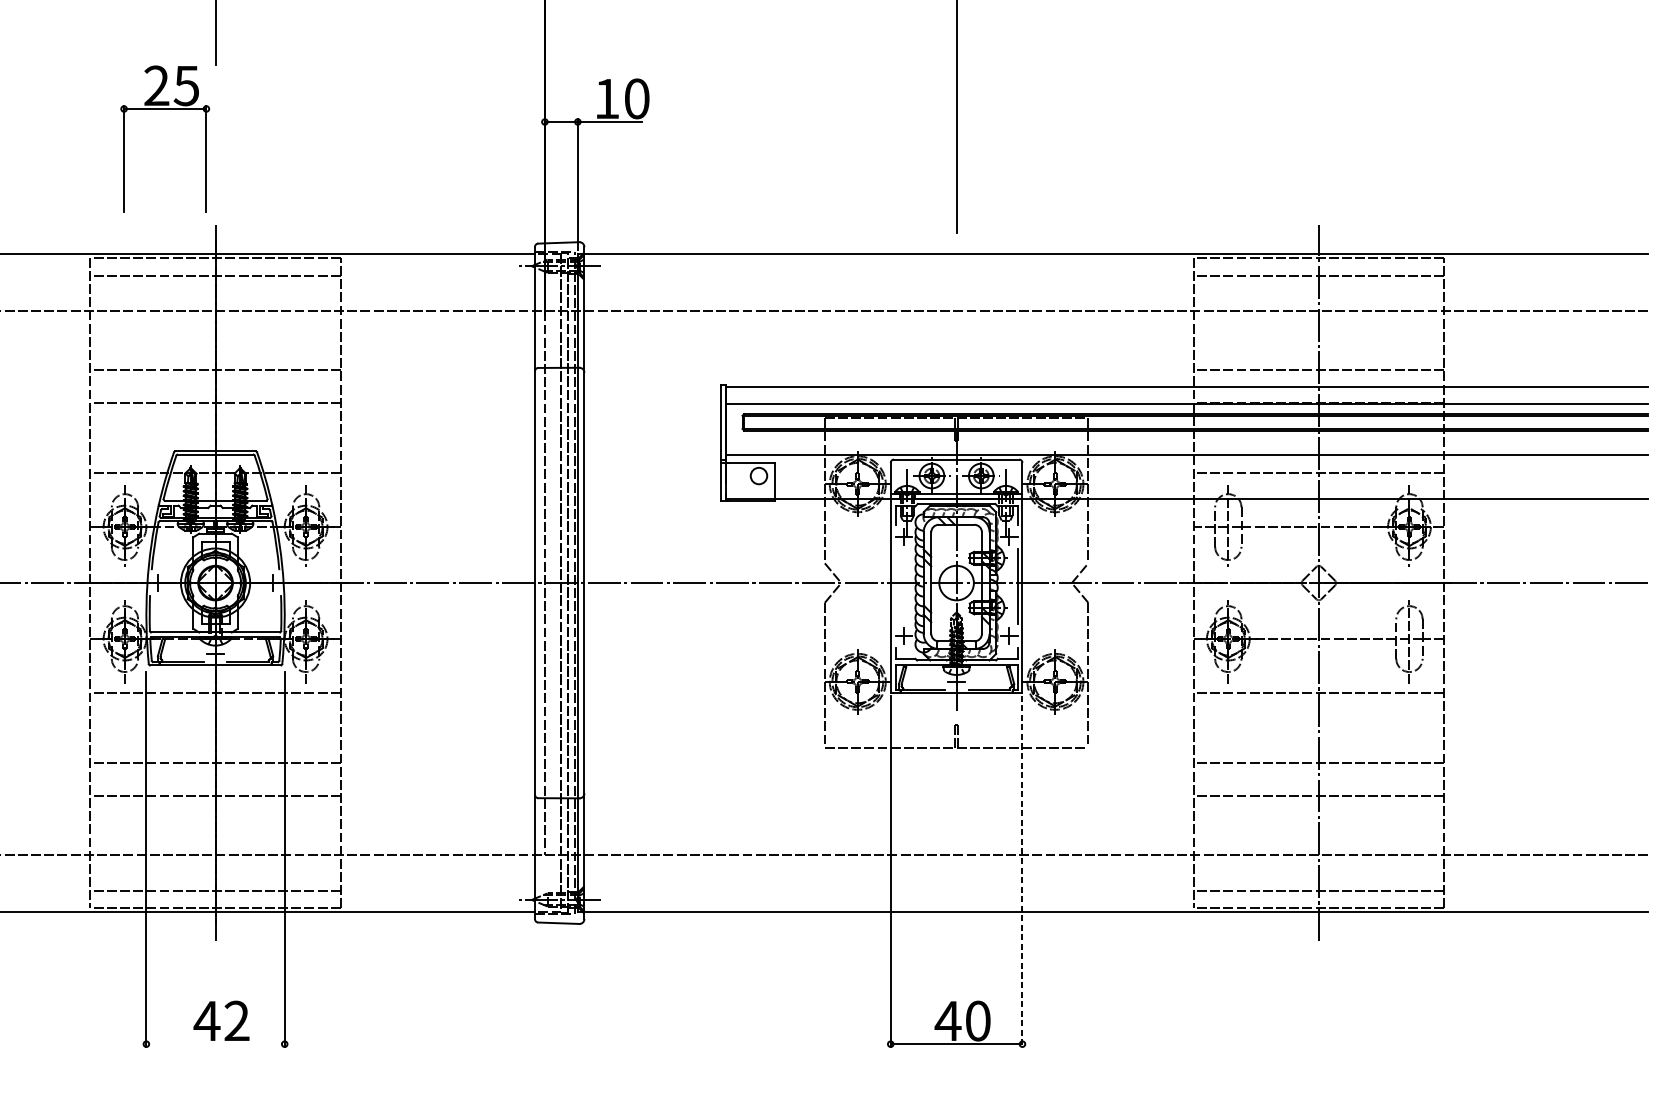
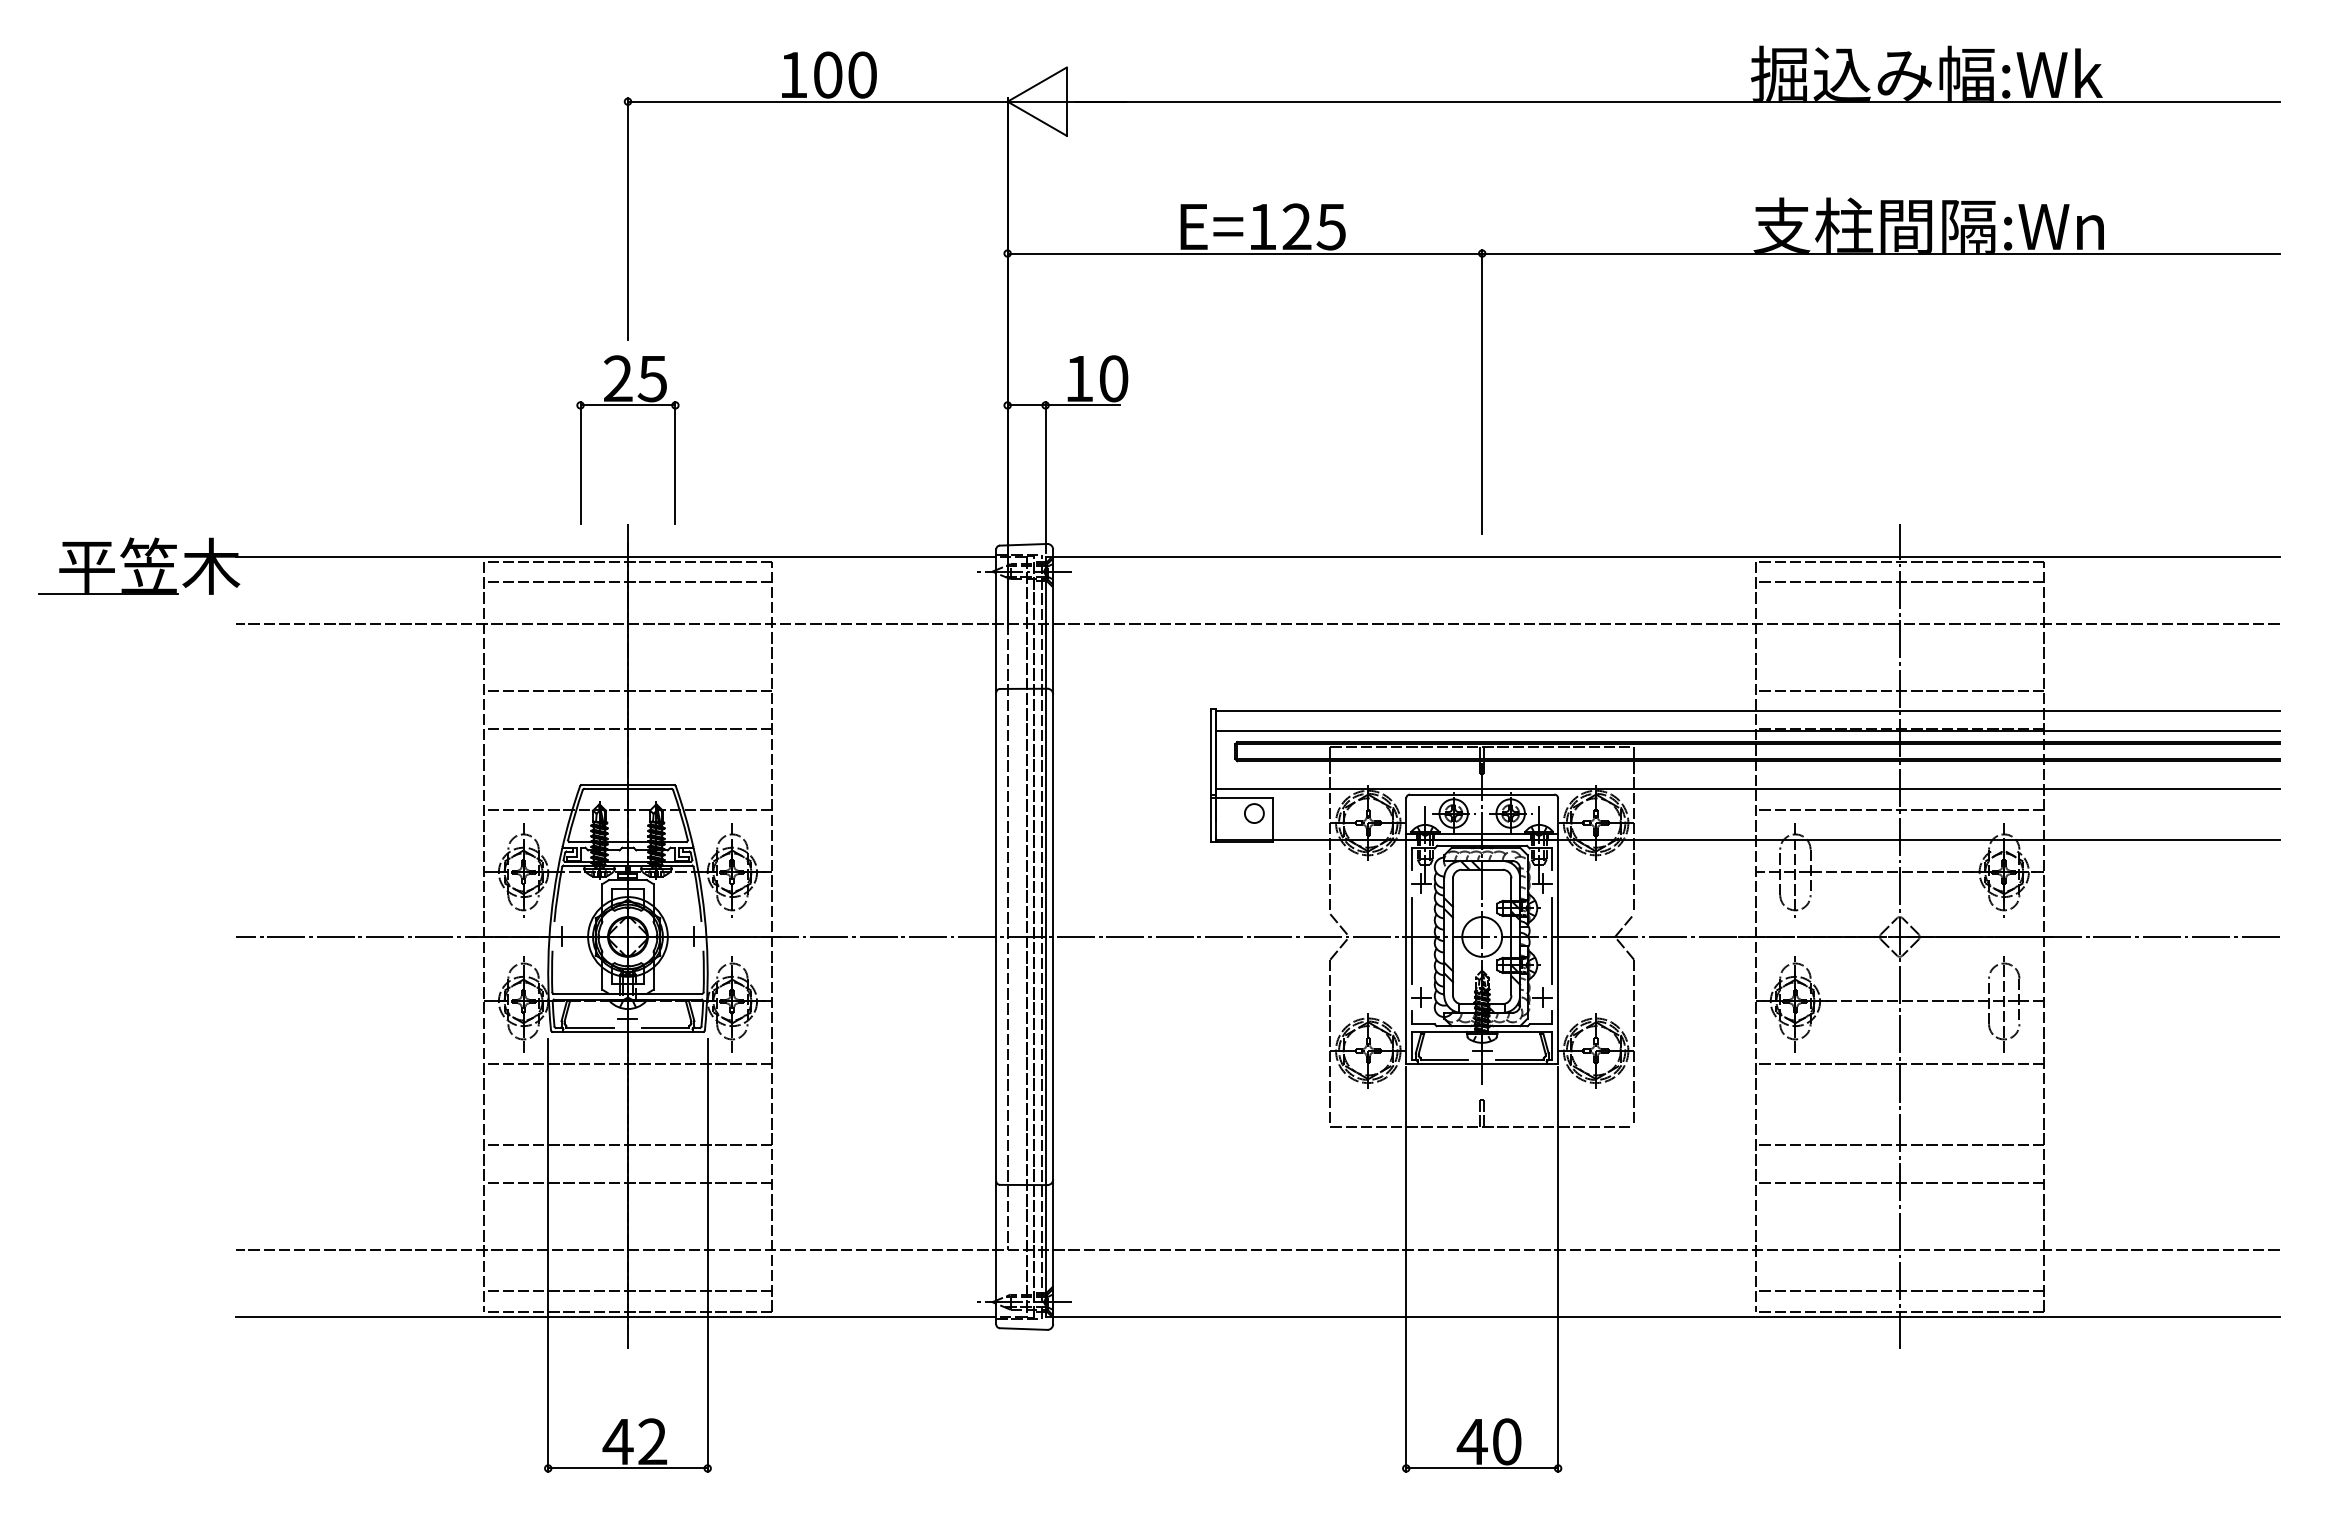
part: (164, 109) -> (627, 405), moved
line: (895, 586) -> (1411, 940), added
line: (1022, 871) -> (1558, 1269), dashed -> solid
line: (215, 1044) -> (627, 1468), added

